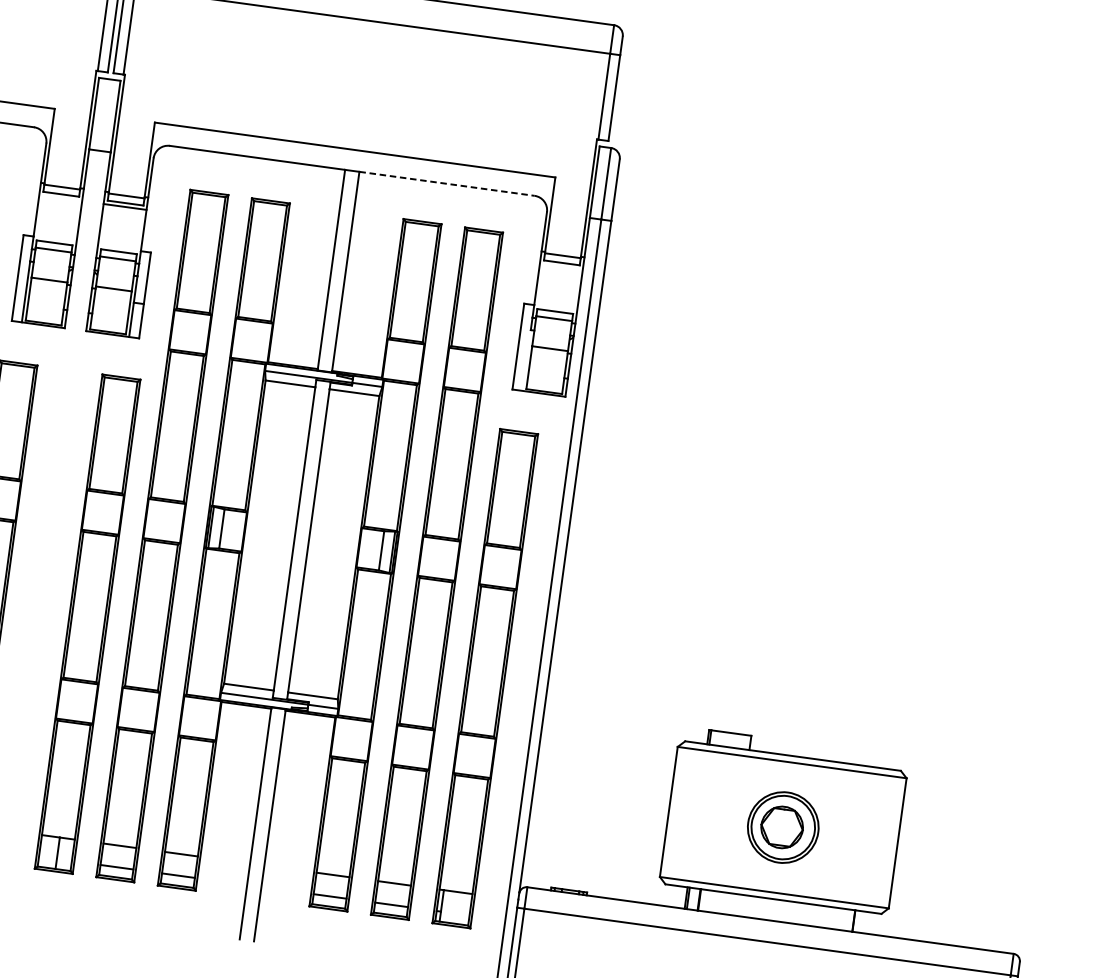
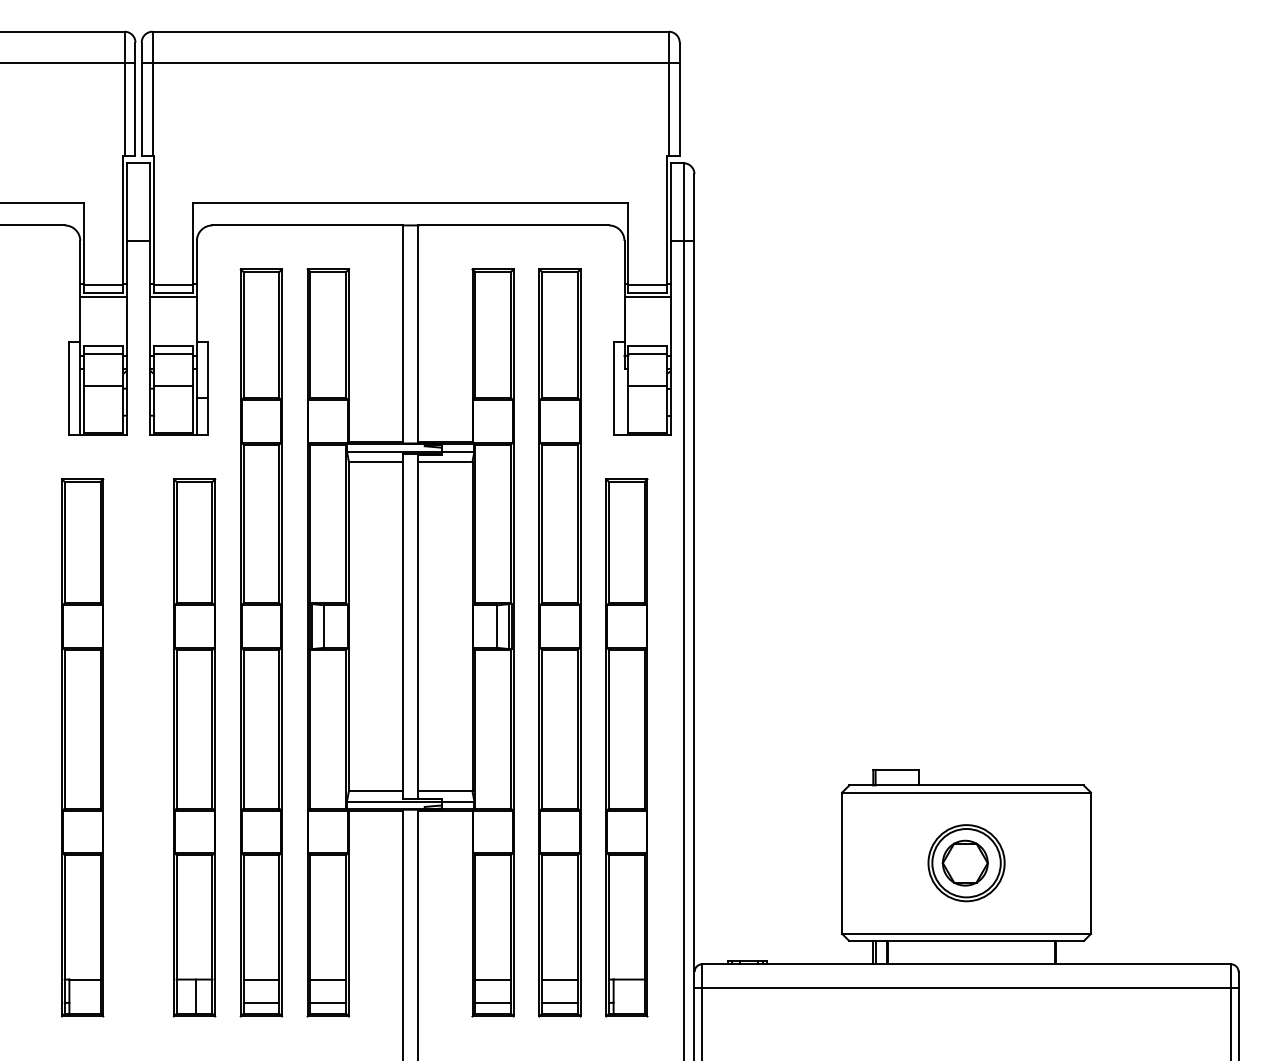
line: (447, 184) -> (514, 225), dashed -> solid
line: (60, 198) -> (103, 297), added
line: (561, 267) -> (647, 297), added

